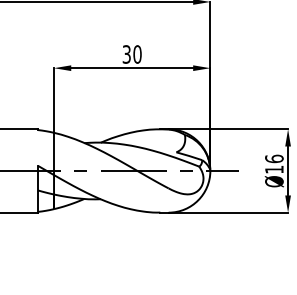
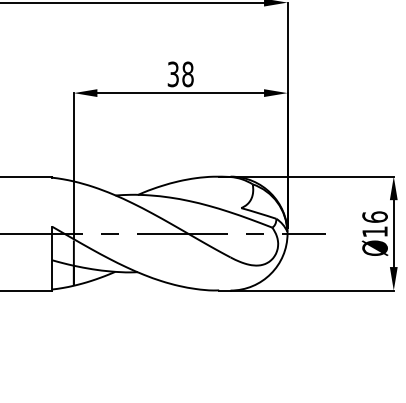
text: (137, 54) -> (187, 74), 30 -> 38

